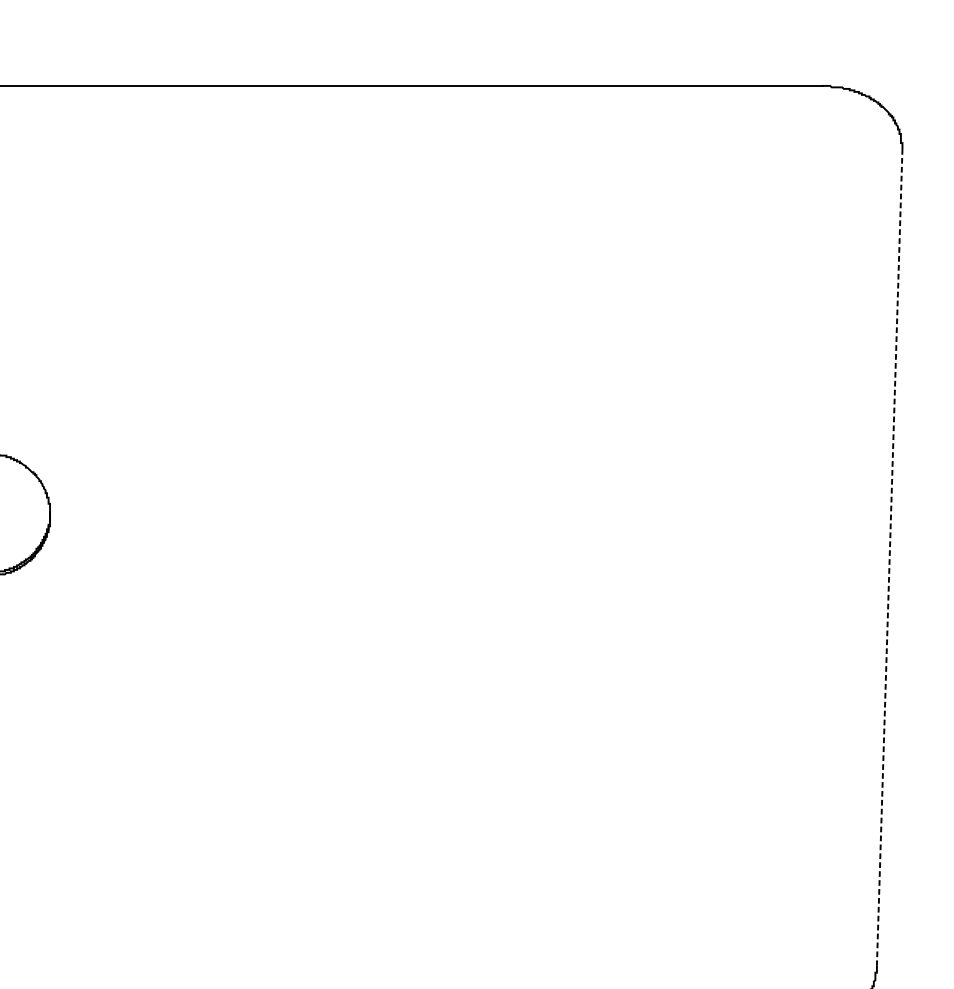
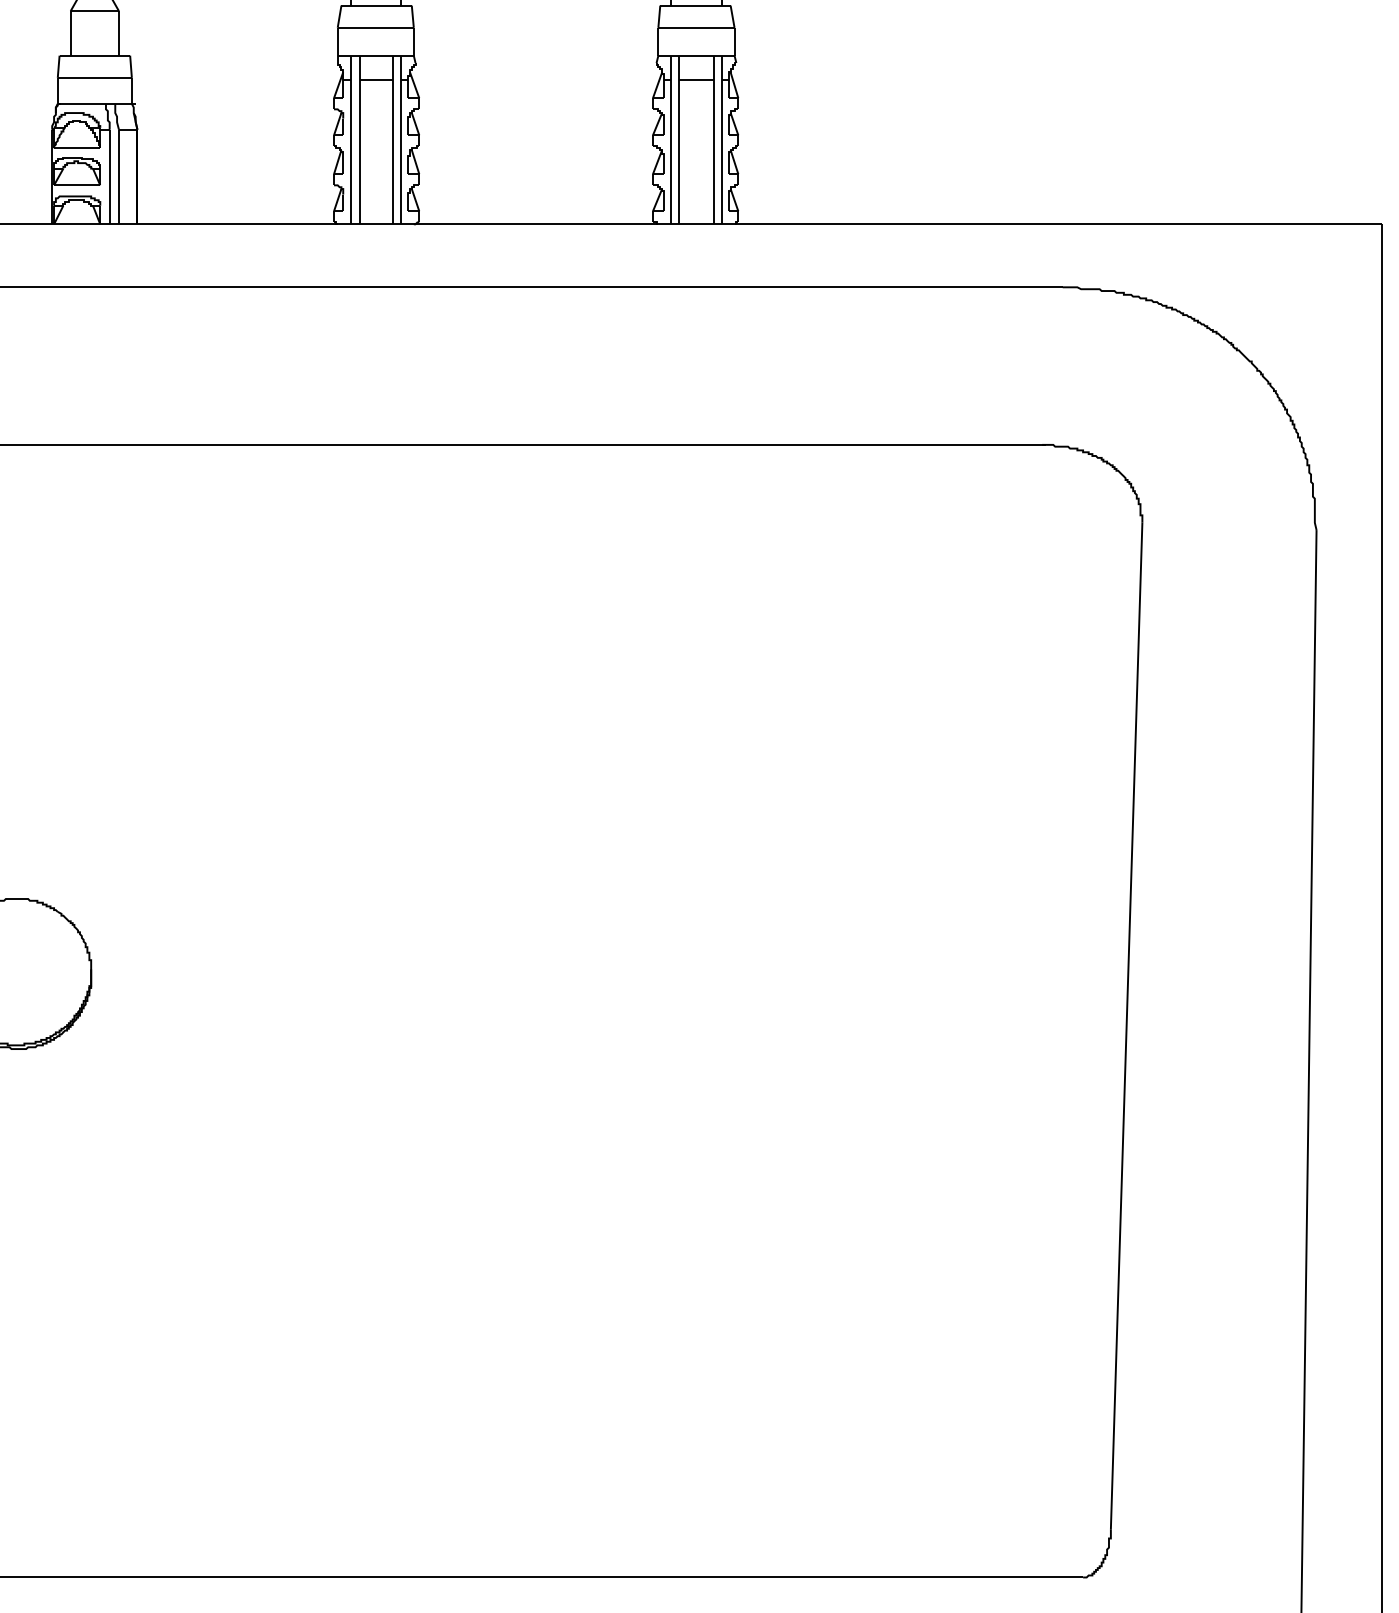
line: (889, 557) -> (1126, 1026), dashed -> solid

